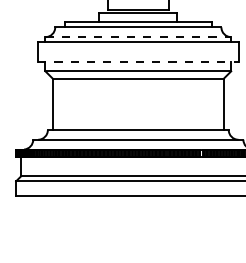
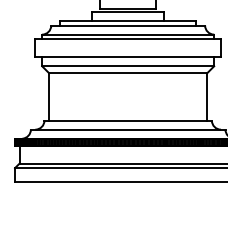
line: (138, 37) -> (128, 34), dashed -> solid
line: (138, 61) -> (128, 57), dashed -> solid

